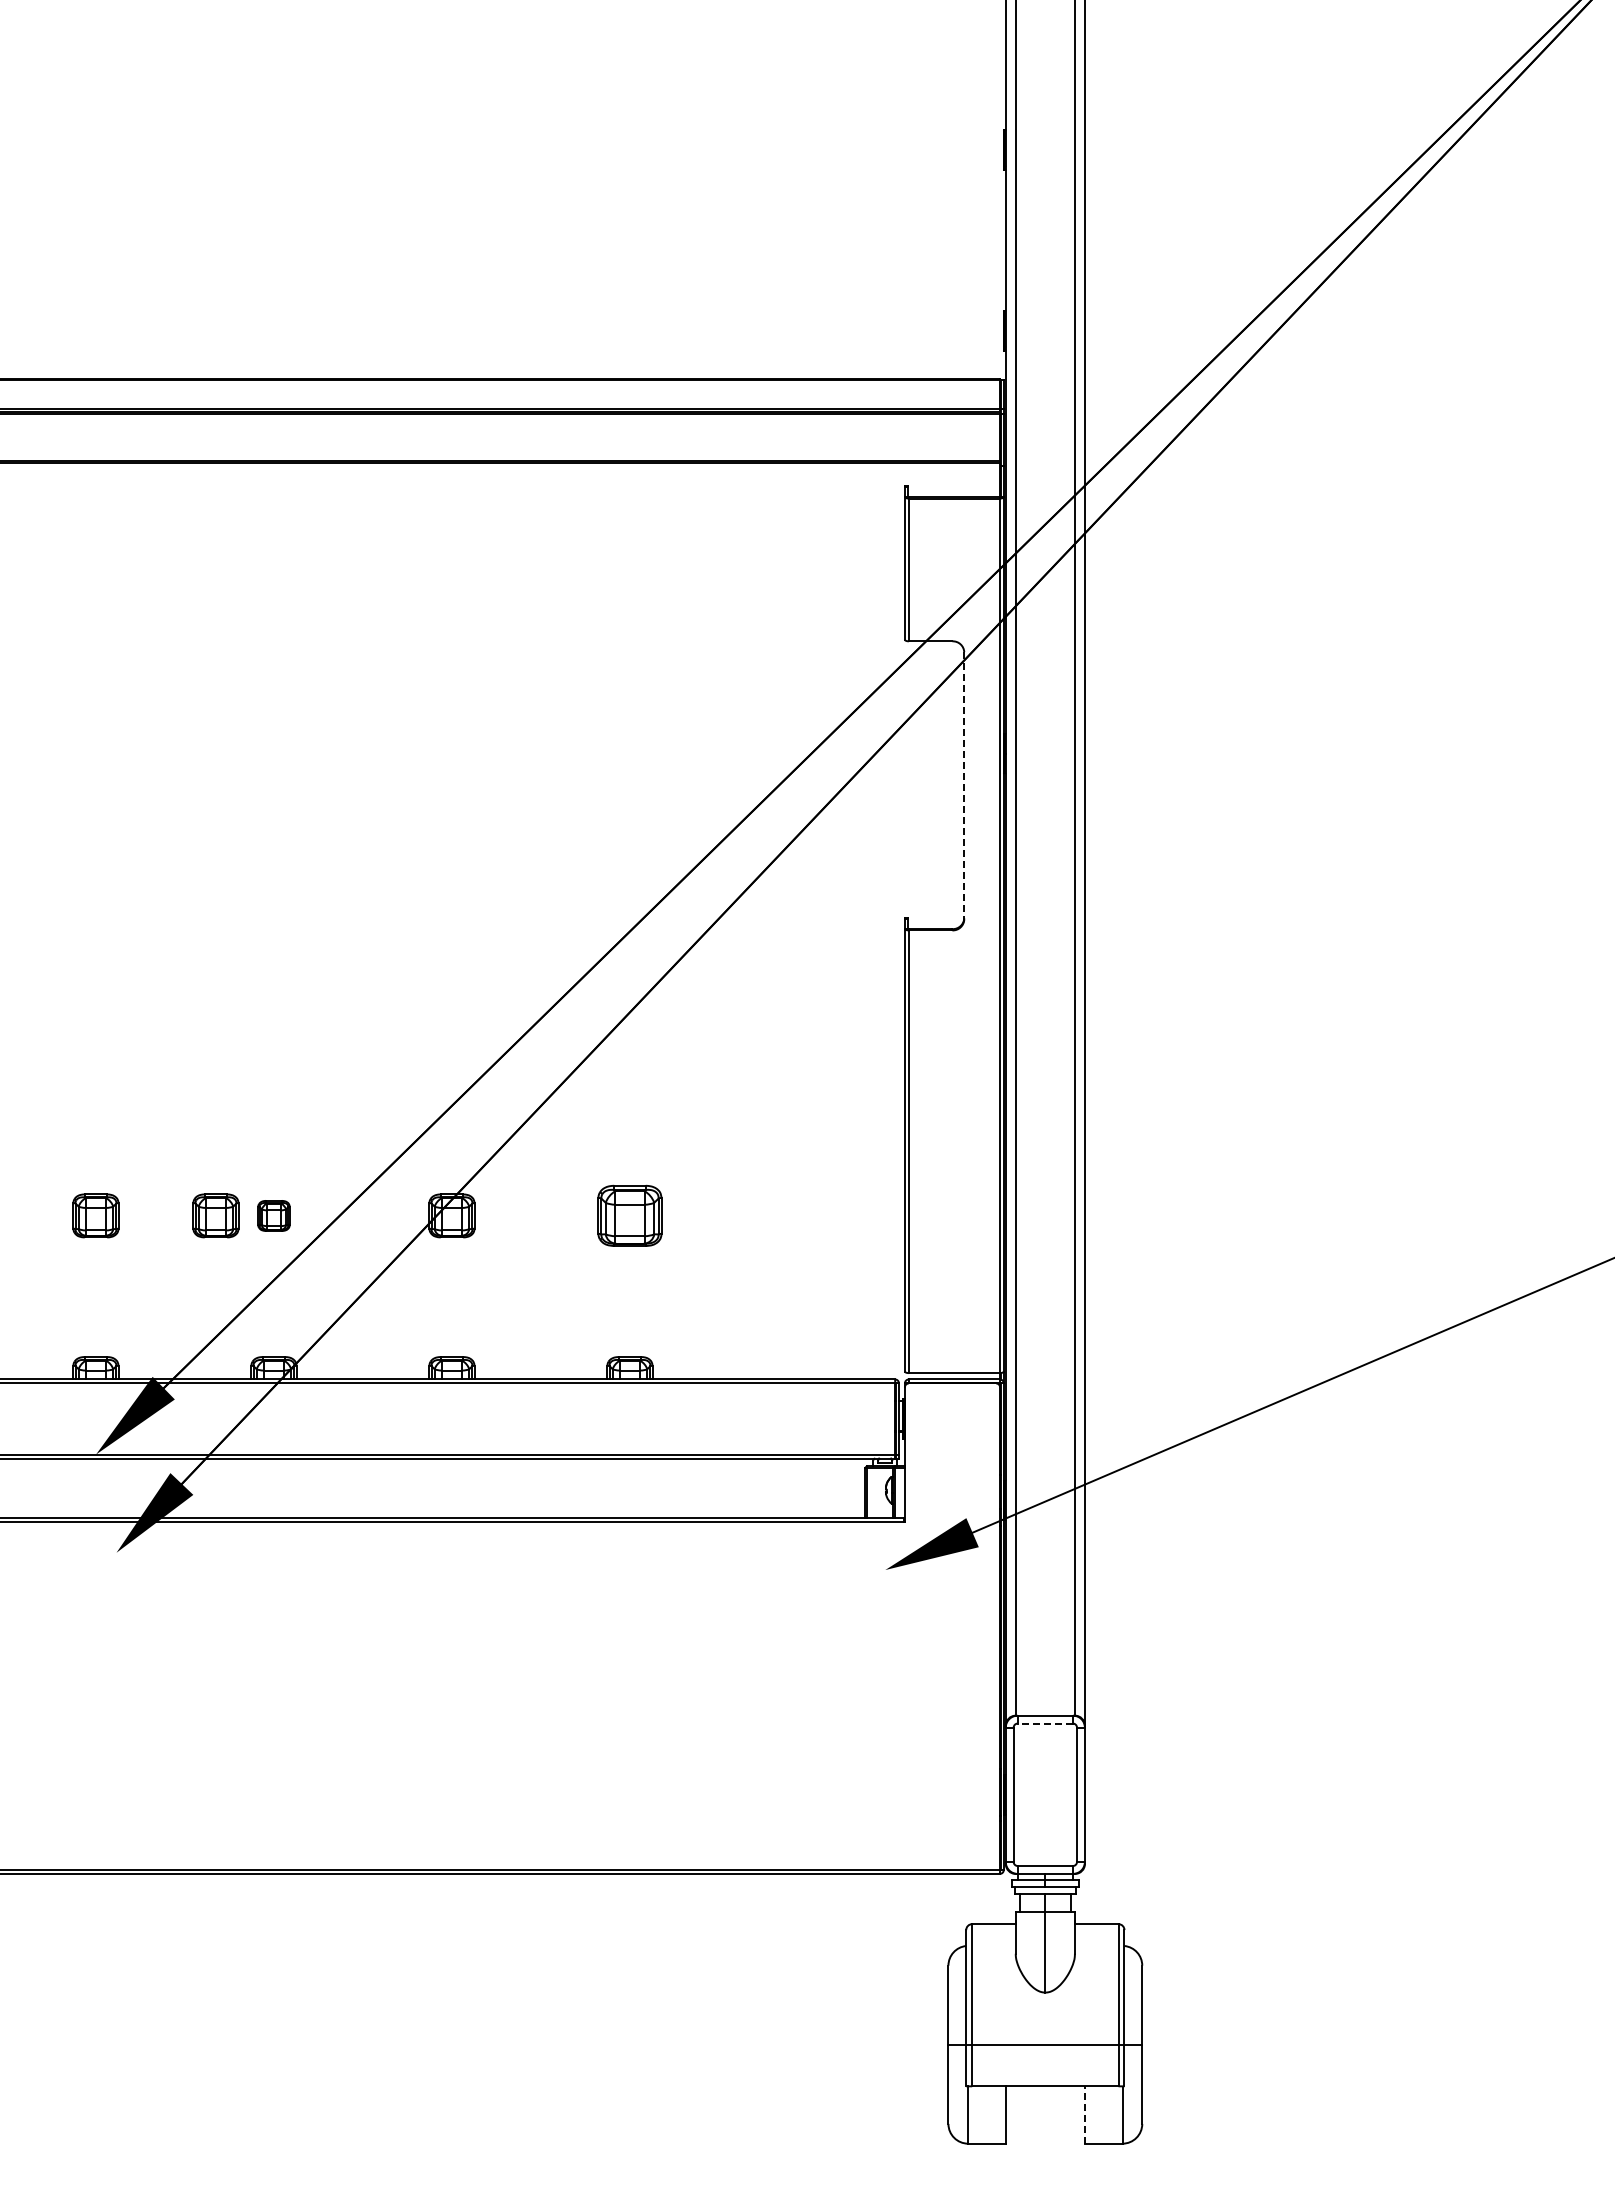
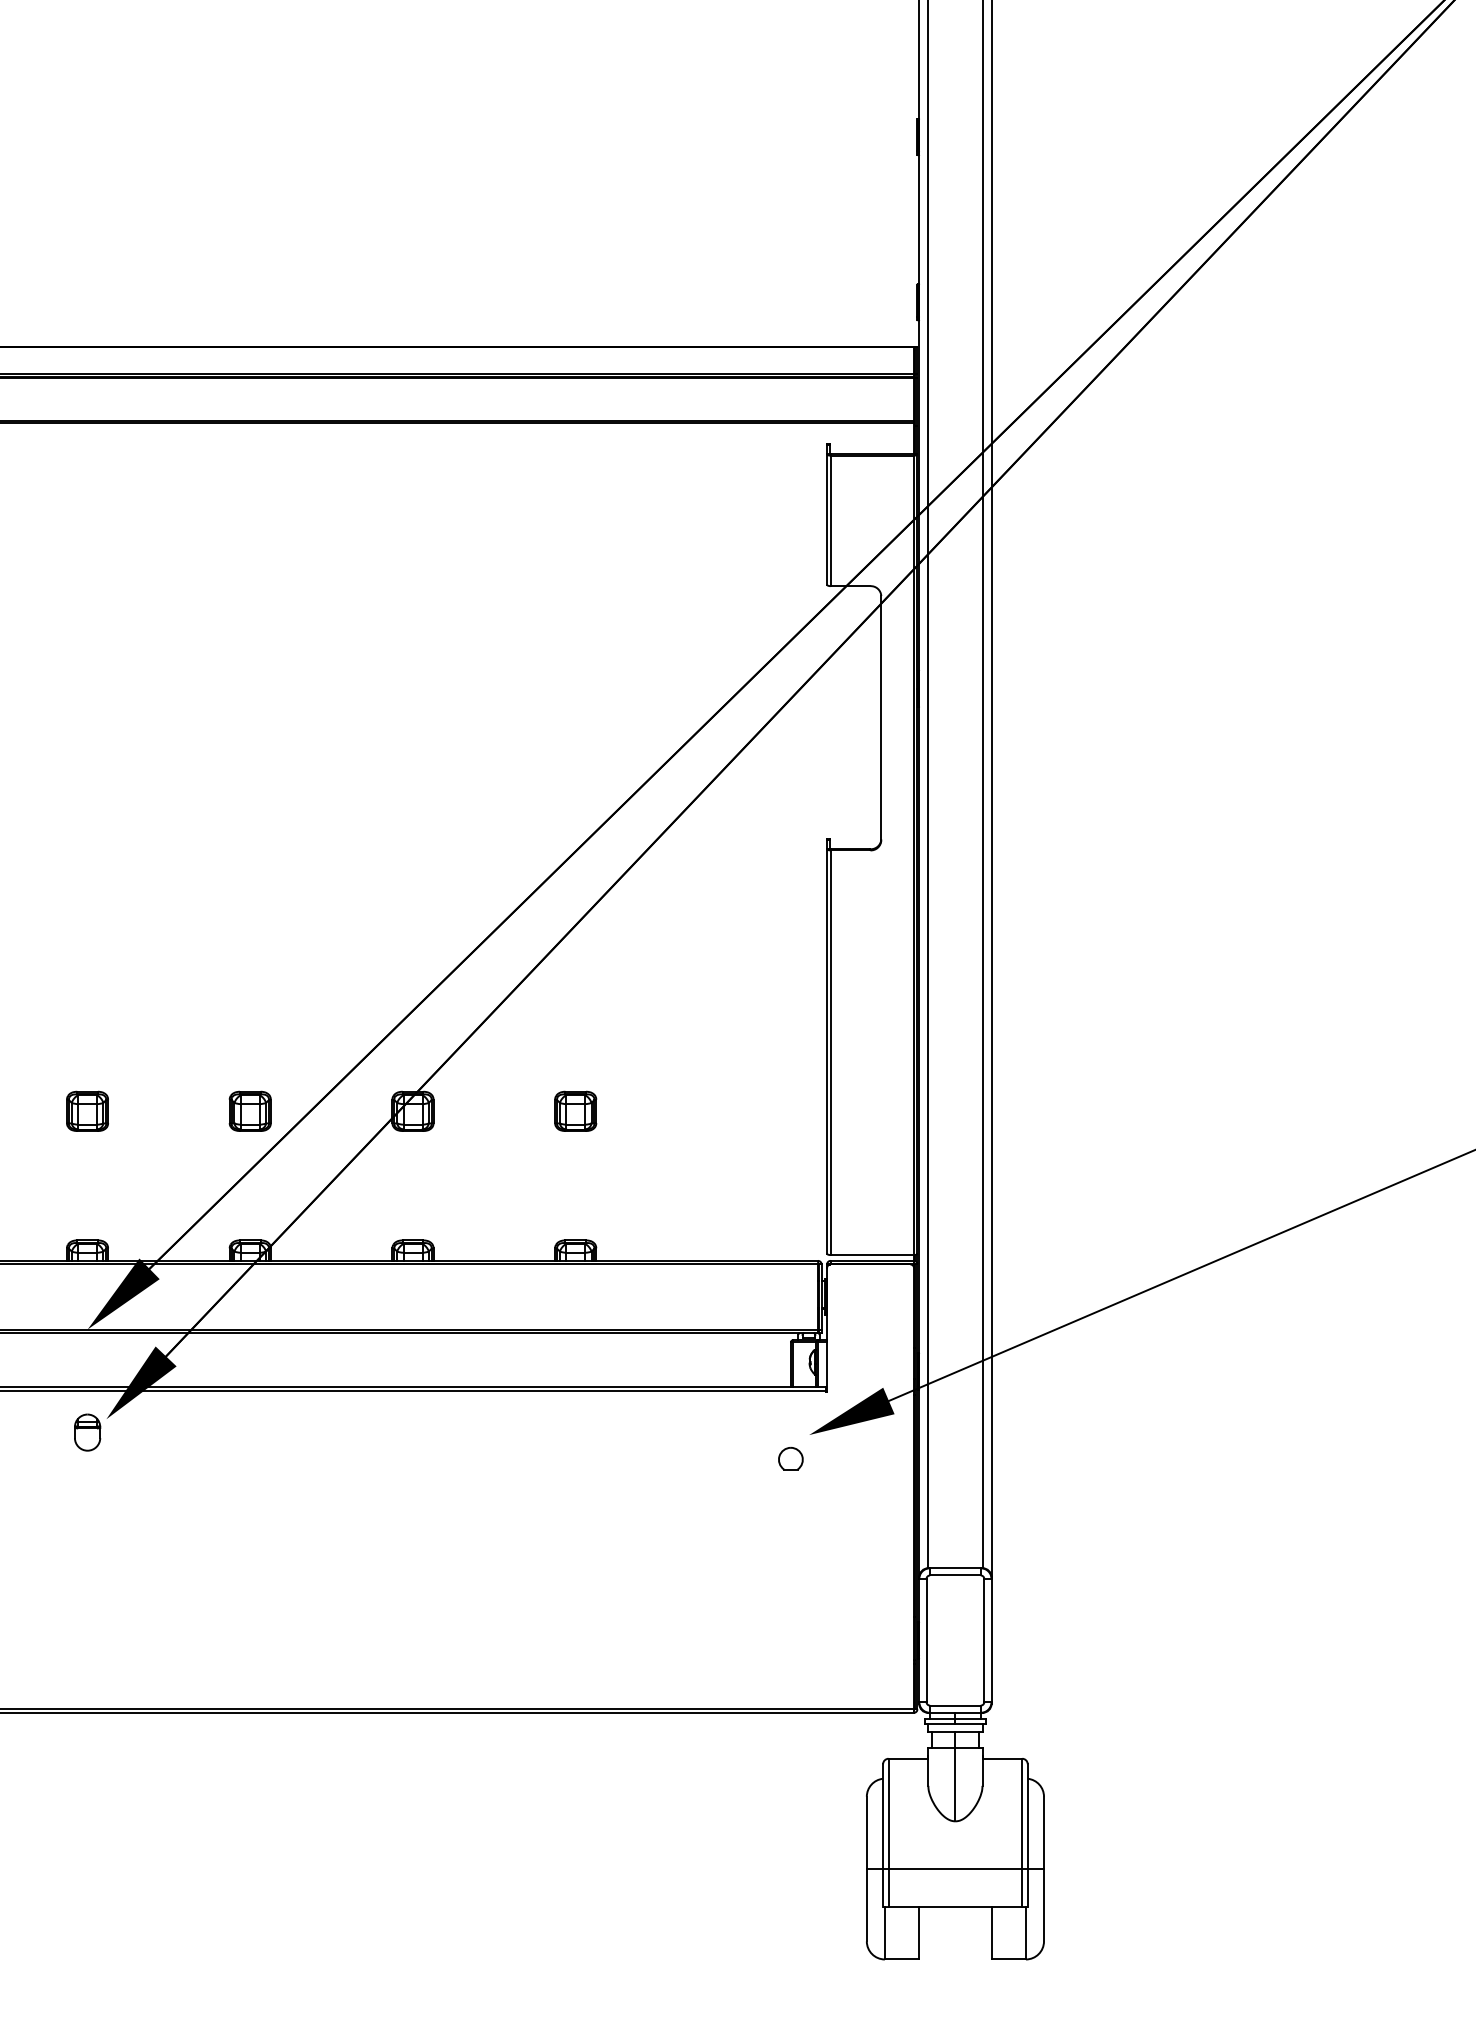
line: (964, 785) -> (881, 717), dashed -> solid
part: (215, 1215) -> (196, 1111), removed
part: (273, 1215) -> (249, 1111), size x1.43
part: (629, 1215) -> (575, 1111), size x0.71
part: (95, 1566) -> (87, 1431), added
part: (865, 1595) -> (791, 1458), added
line: (1045, 1723) -> (955, 1575), dashed -> solid
line: (1084, 2115) -> (991, 1933), dashed -> solid

